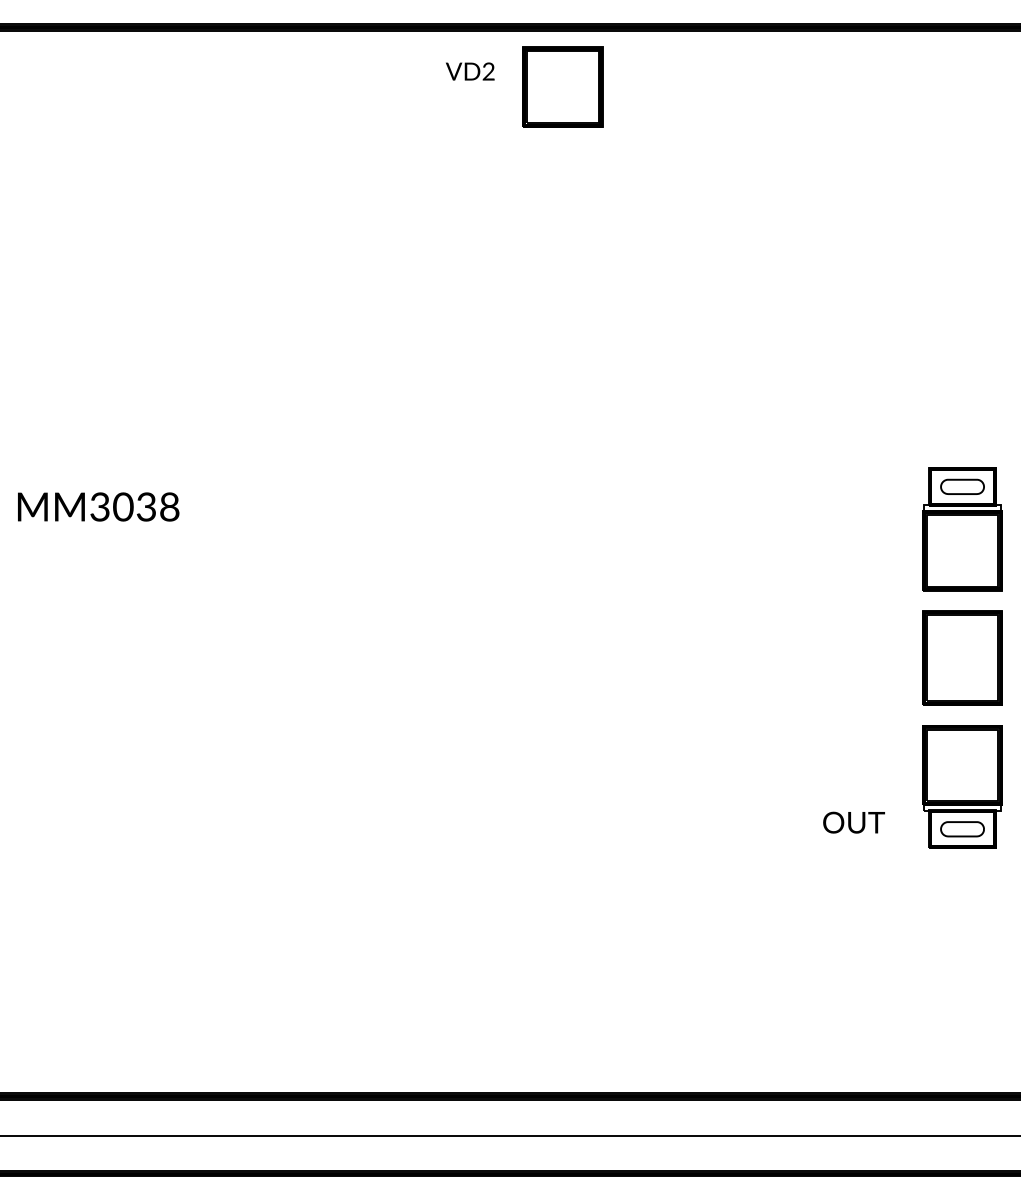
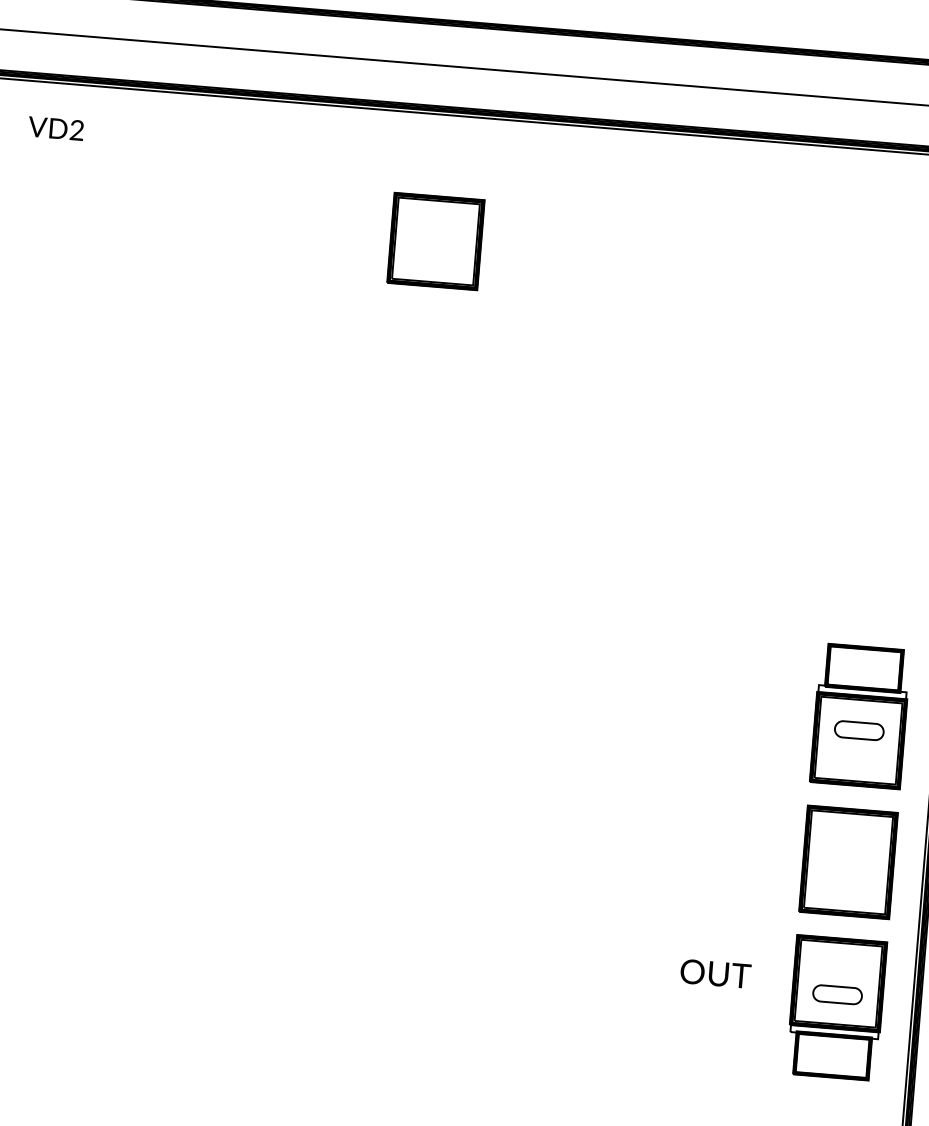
text: (470, 71) -> (56, 128), moved
part: (562, 86) -> (435, 240), moved
part: (962, 486) -> (859, 730), moved
text: (853, 822) -> (715, 973), moved
part: (962, 829) -> (837, 995), moved

